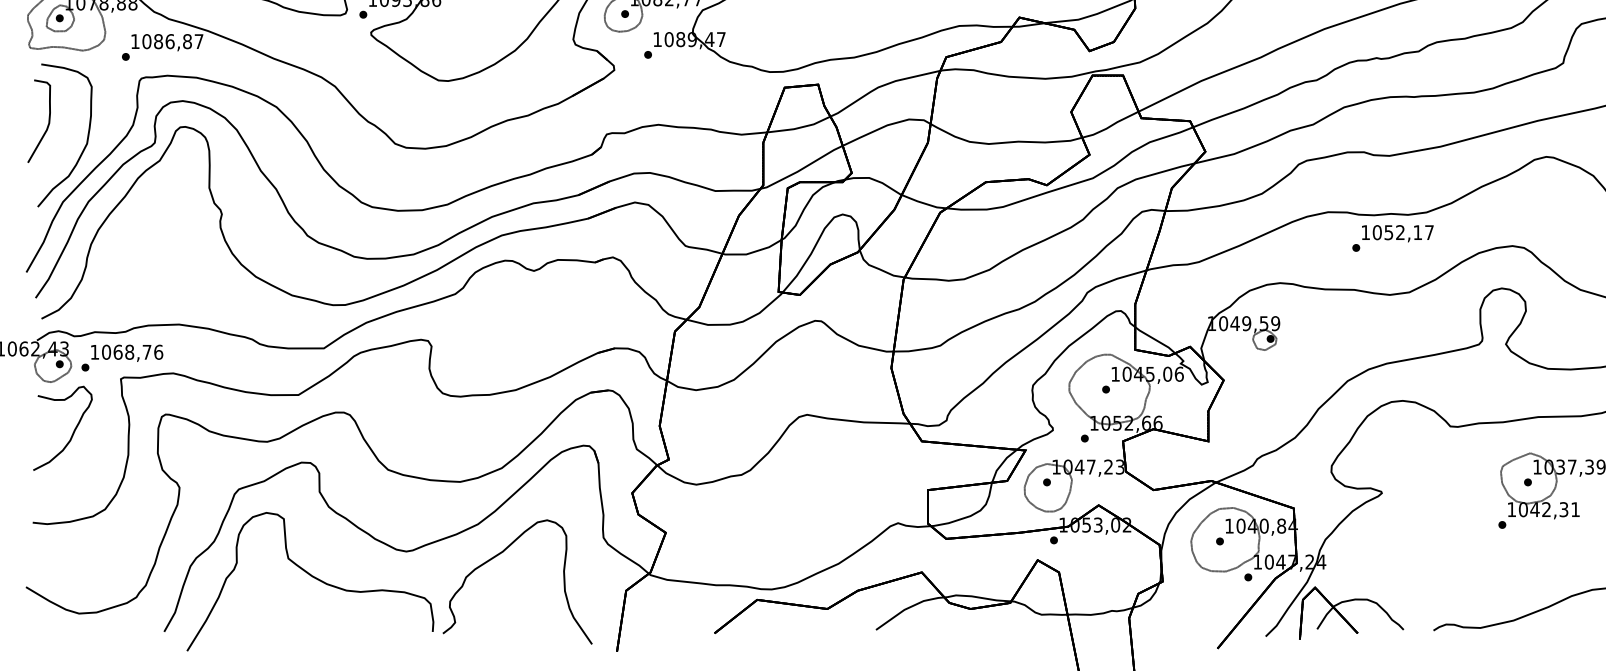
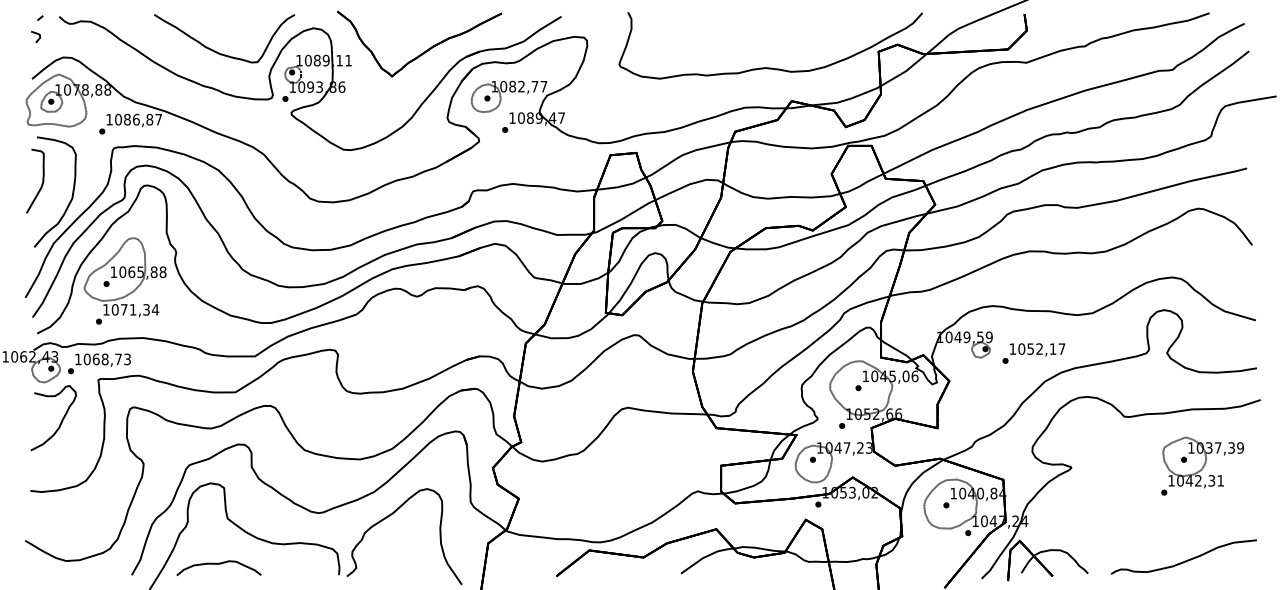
text: (1392, 238) -> (1033, 353), moved
part: (154, 249) -> (124, 280), added
text: (158, 352) -> (127, 359), 1068,76 -> 1068,73
part: (276, 623) -> (218, 568), added

